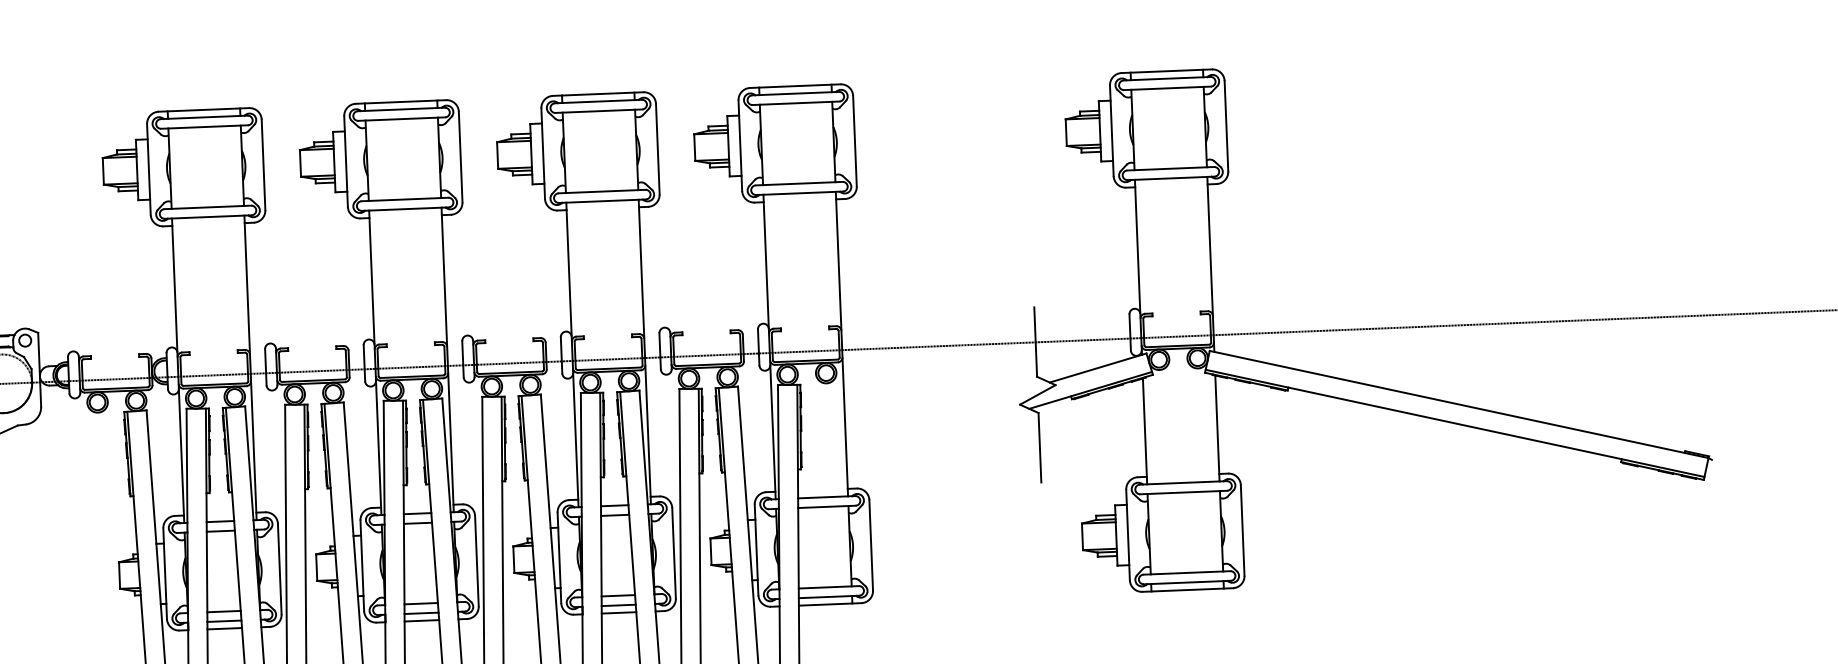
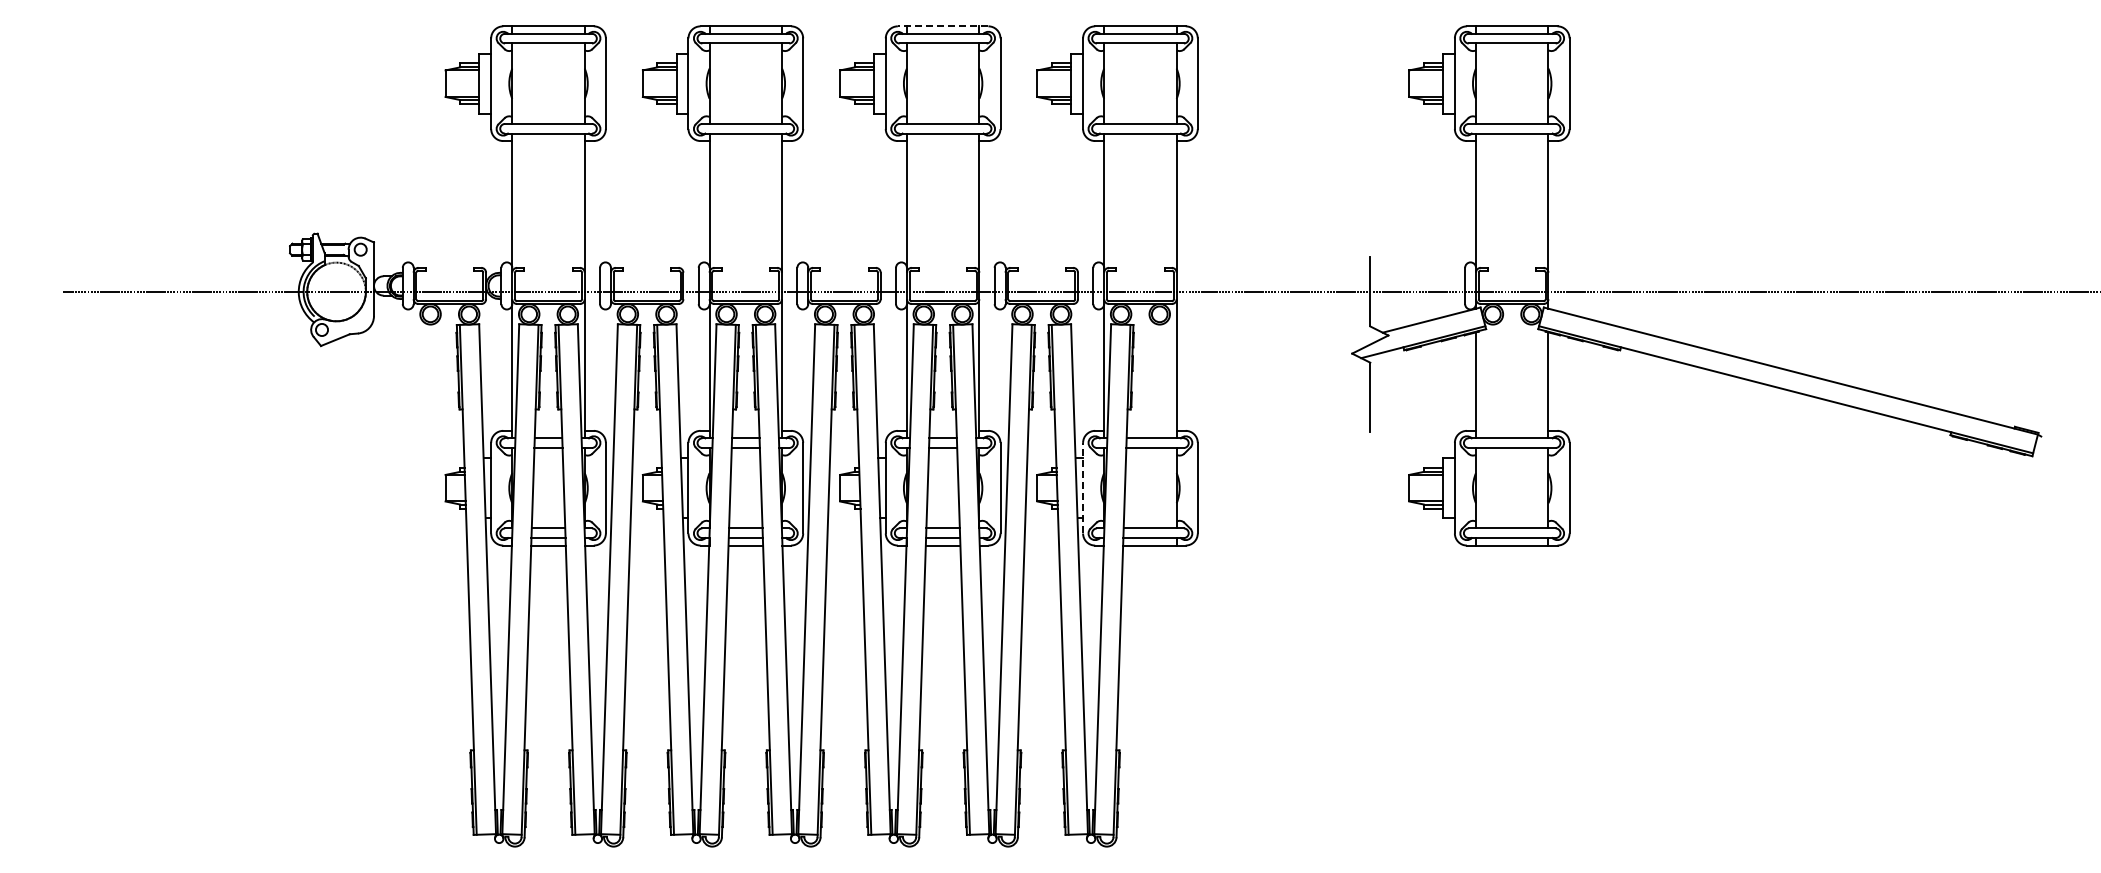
line: (597, 94) -> (942, 26), solid -> dashed
line: (756, 549) -> (1083, 487), solid -> dashed

